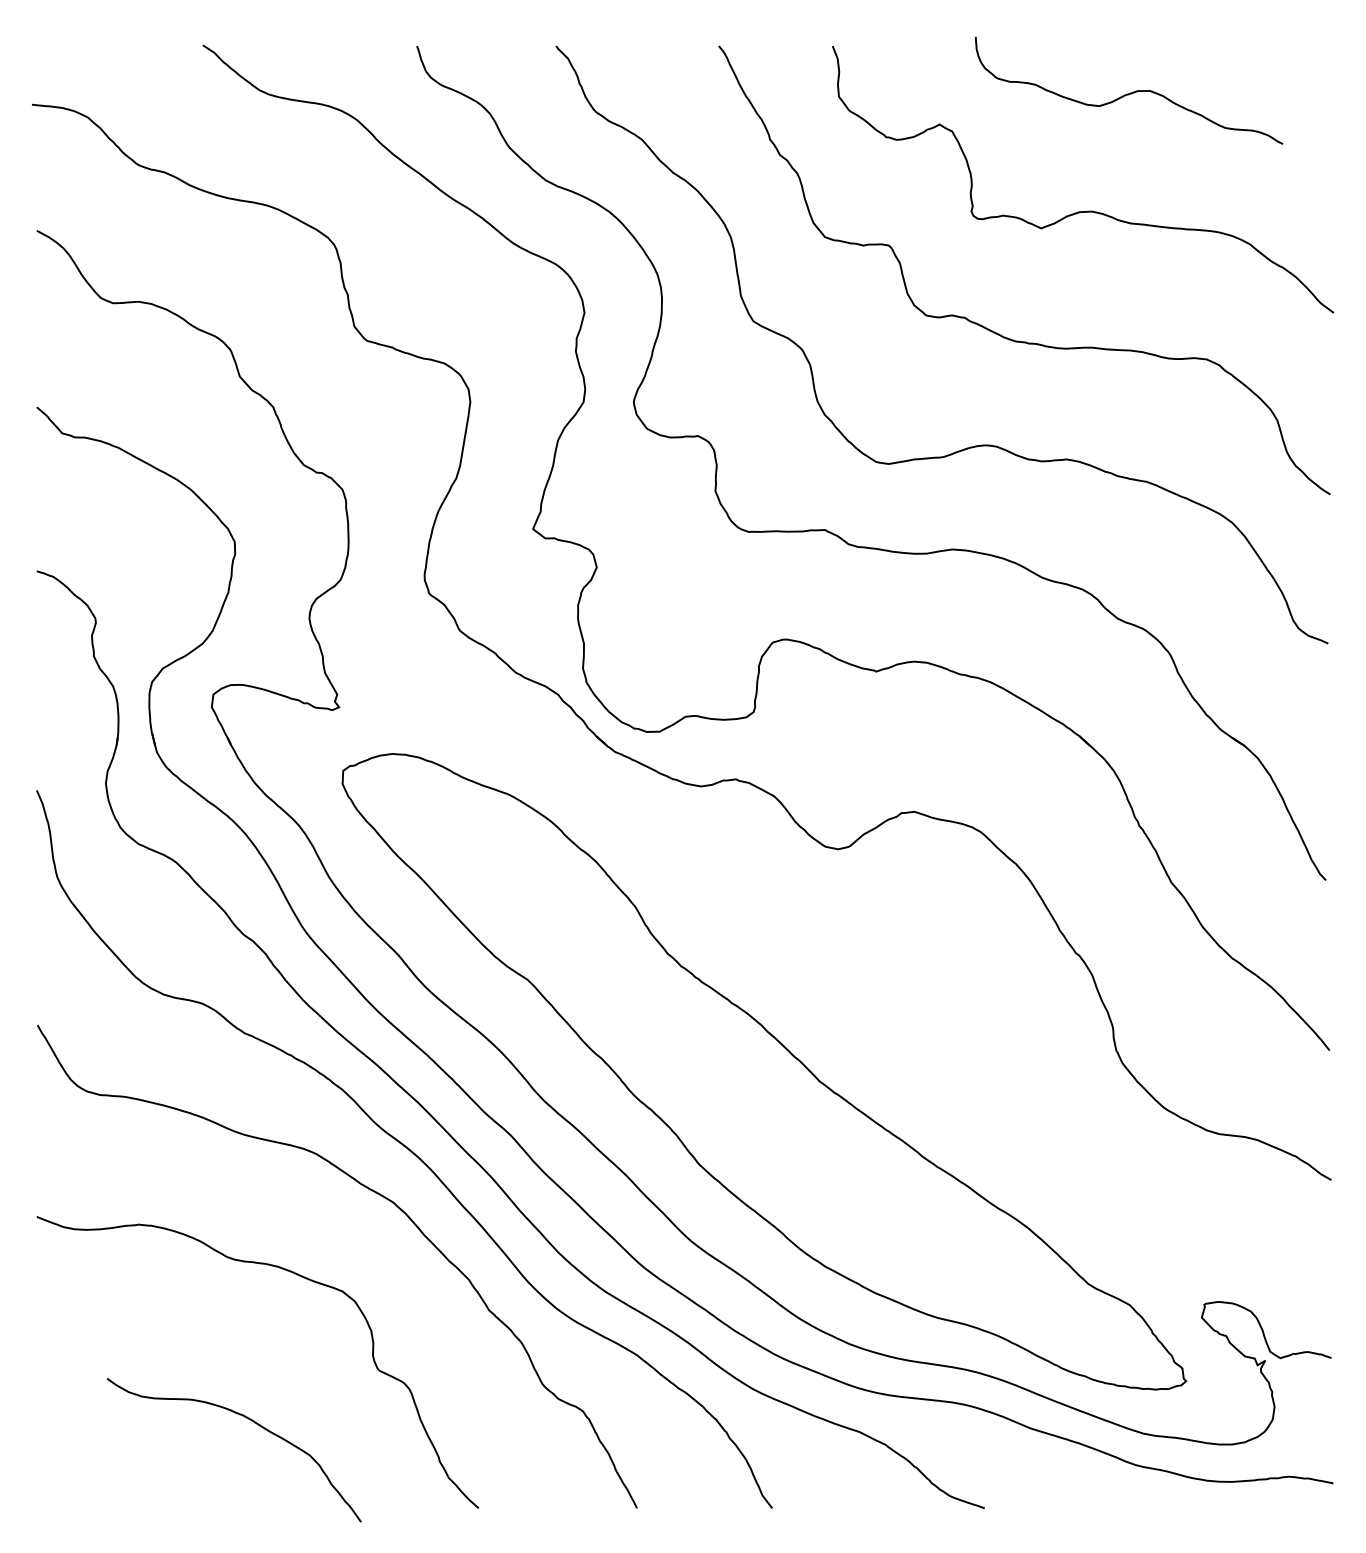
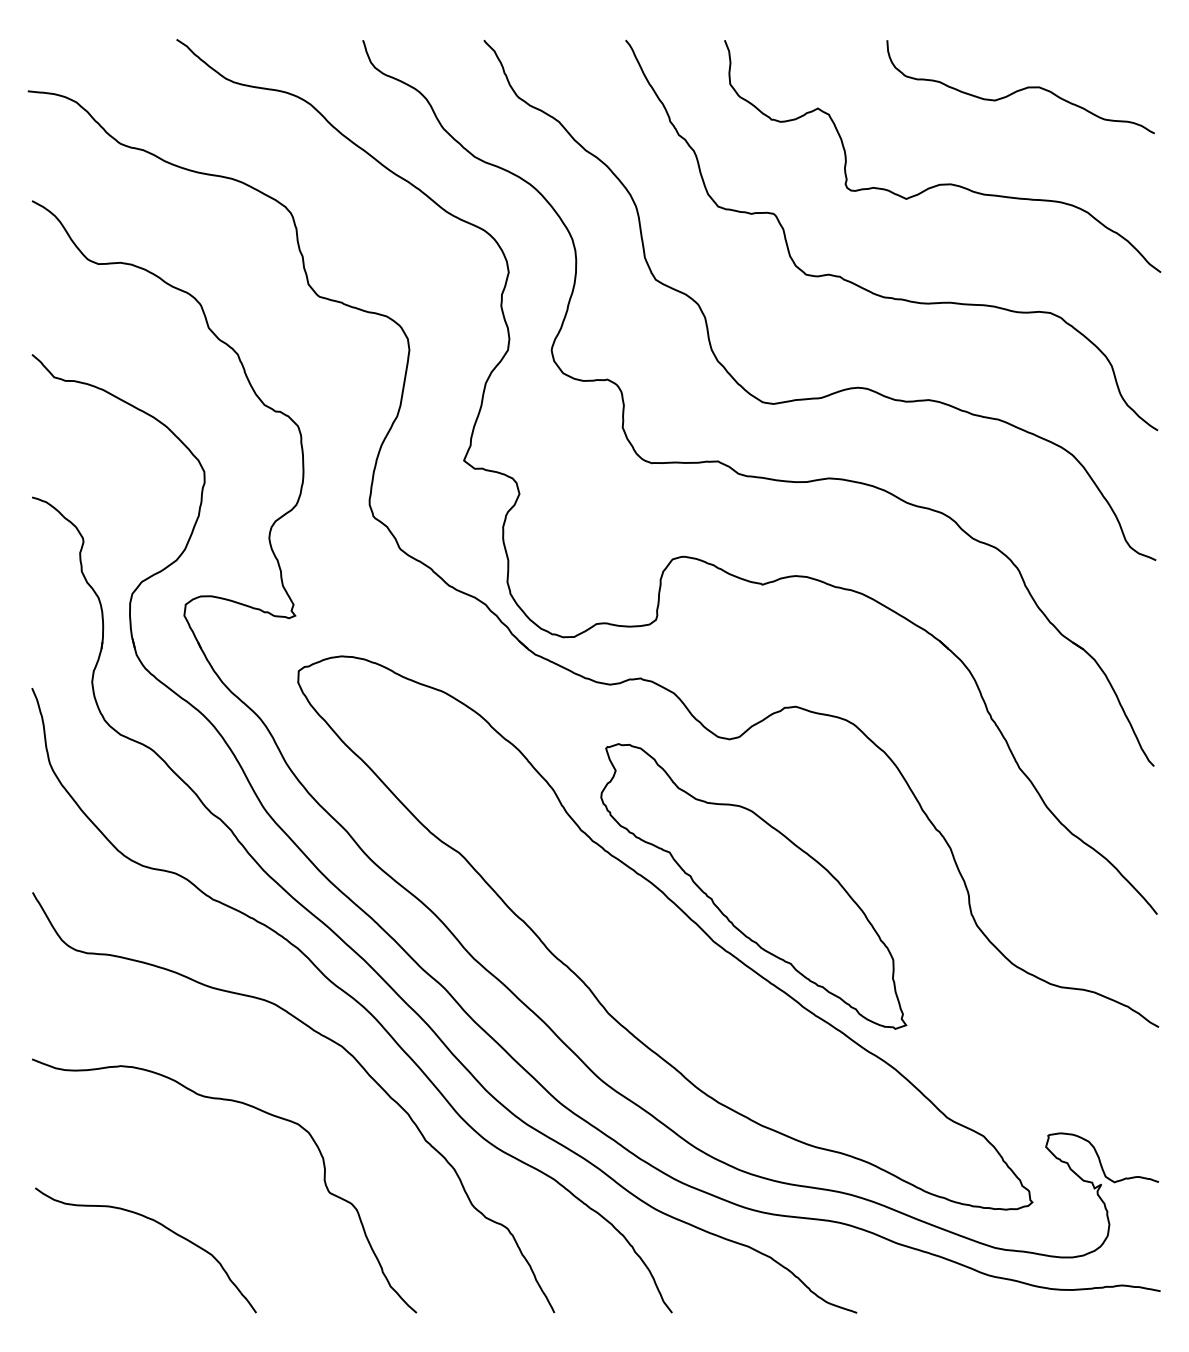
curve: (1129, 92) -> (1021, 88), moved
part: (865, 1018) -> (753, 886), added
curve: (253, 1422) -> (162, 1226), moved

